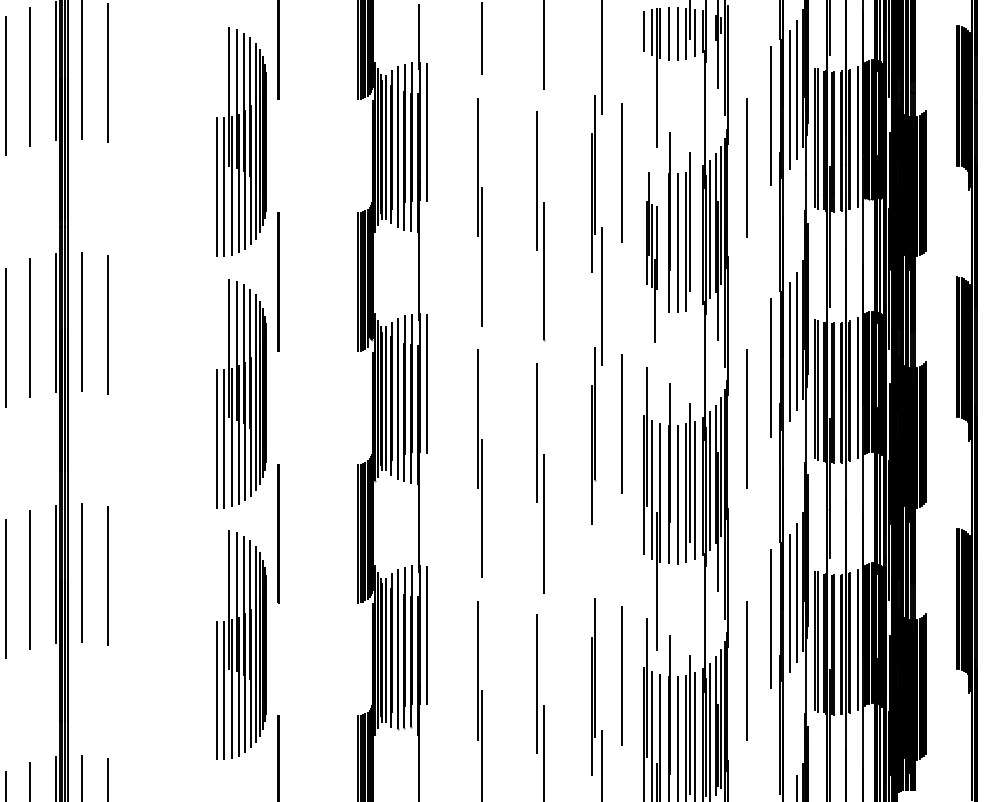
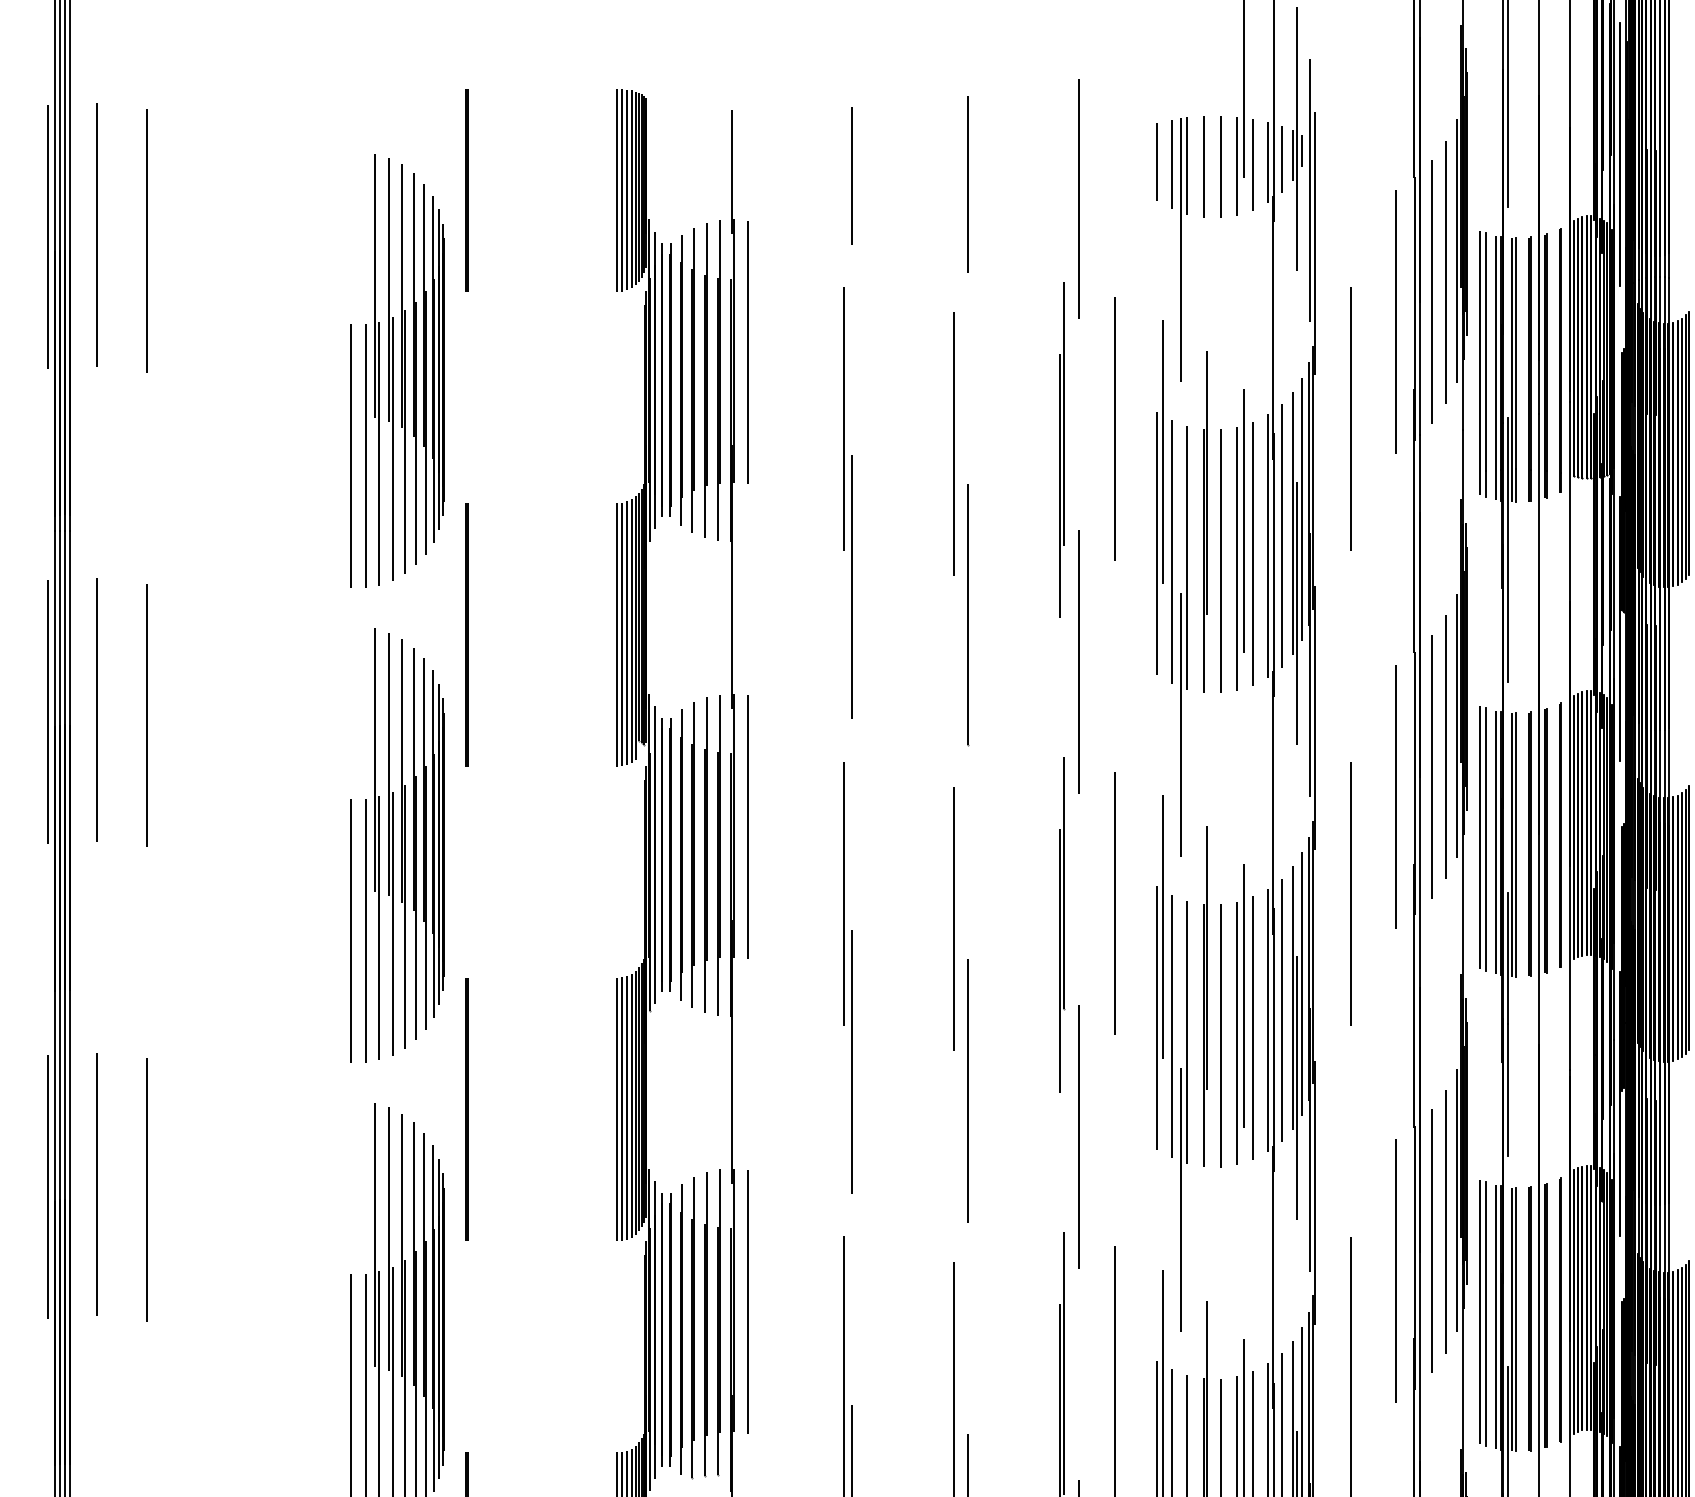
line: (709, 29) -> (1280, 158), added
line: (694, 238) -> (1252, 552), added
part: (651, 257) -> (1171, 588), size x1.67
line: (602, 548) -> (1078, 1137), added

